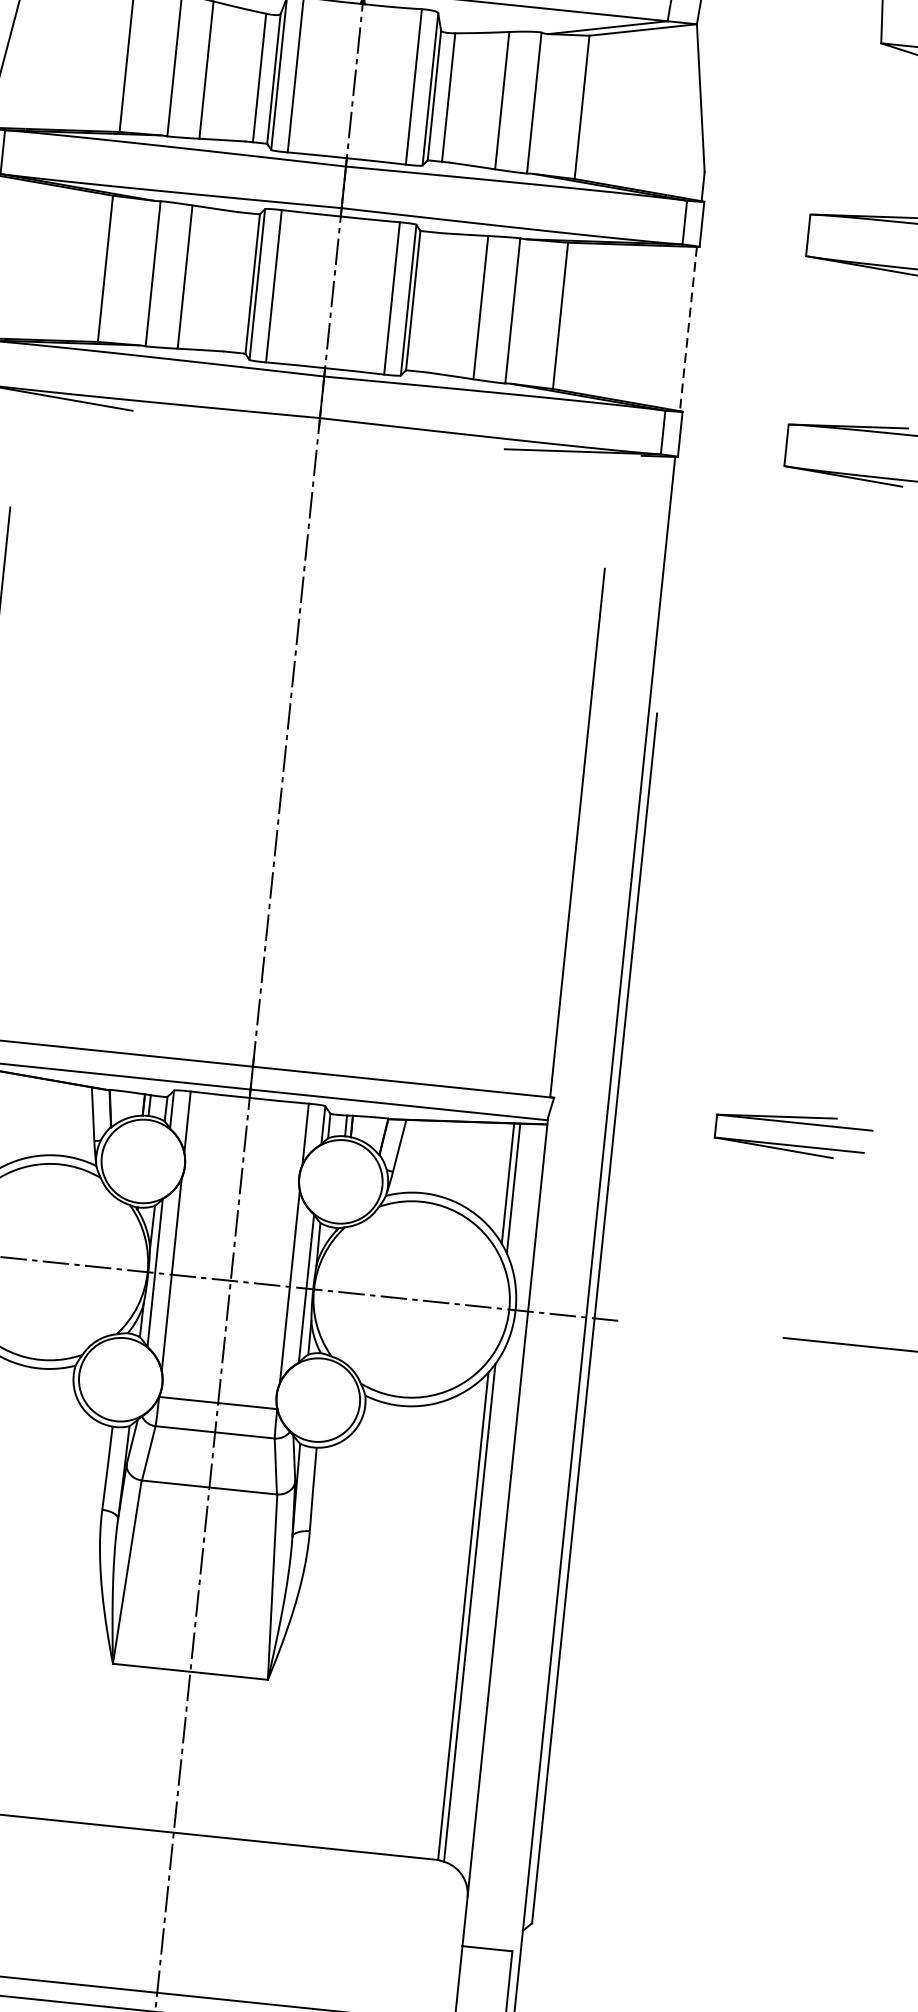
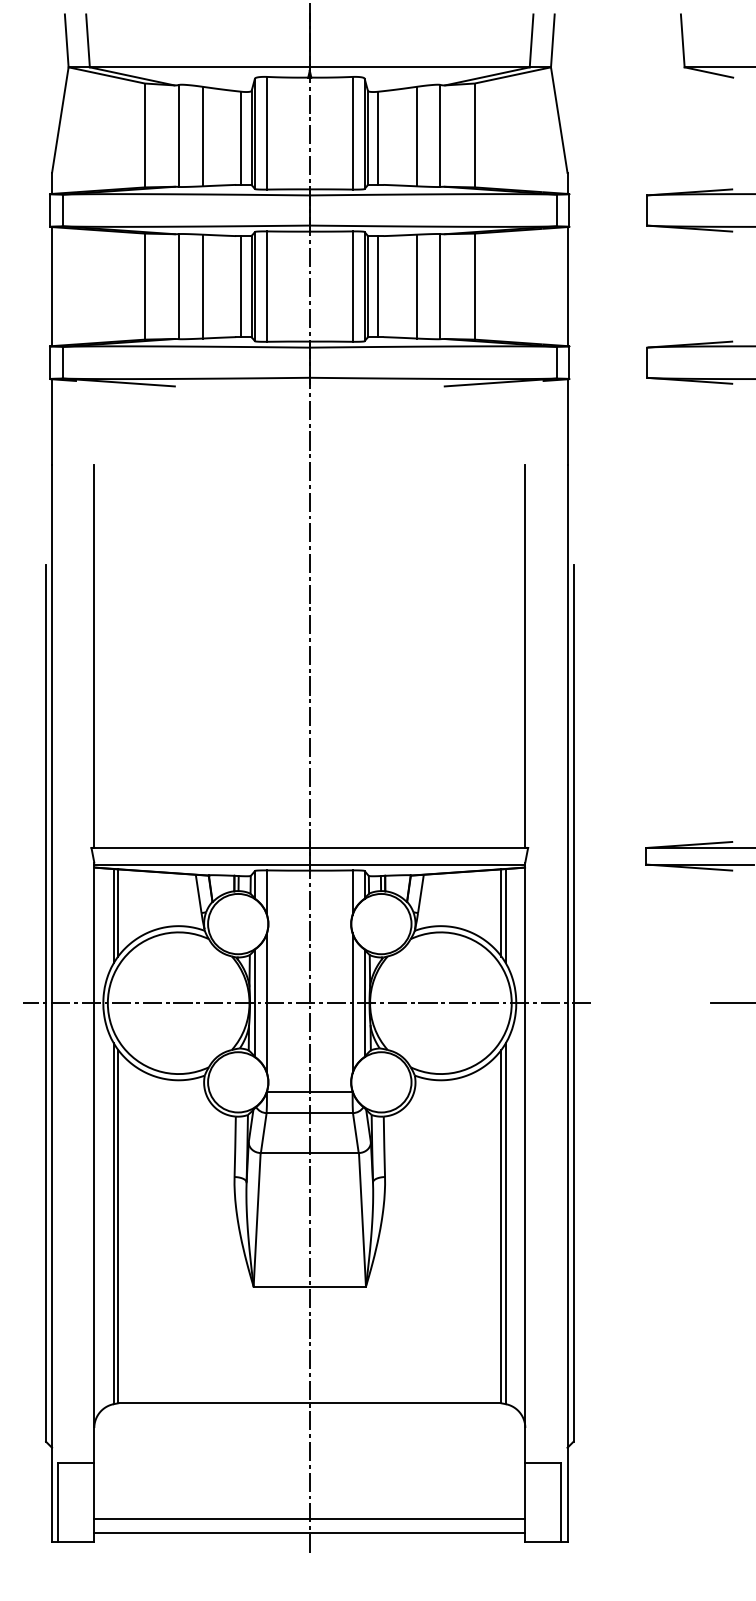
line: (238, 282) -> (241, 286), added
line: (427, 301) -> (378, 286), added
line: (688, 328) -> (567, 286), dashed -> solid

